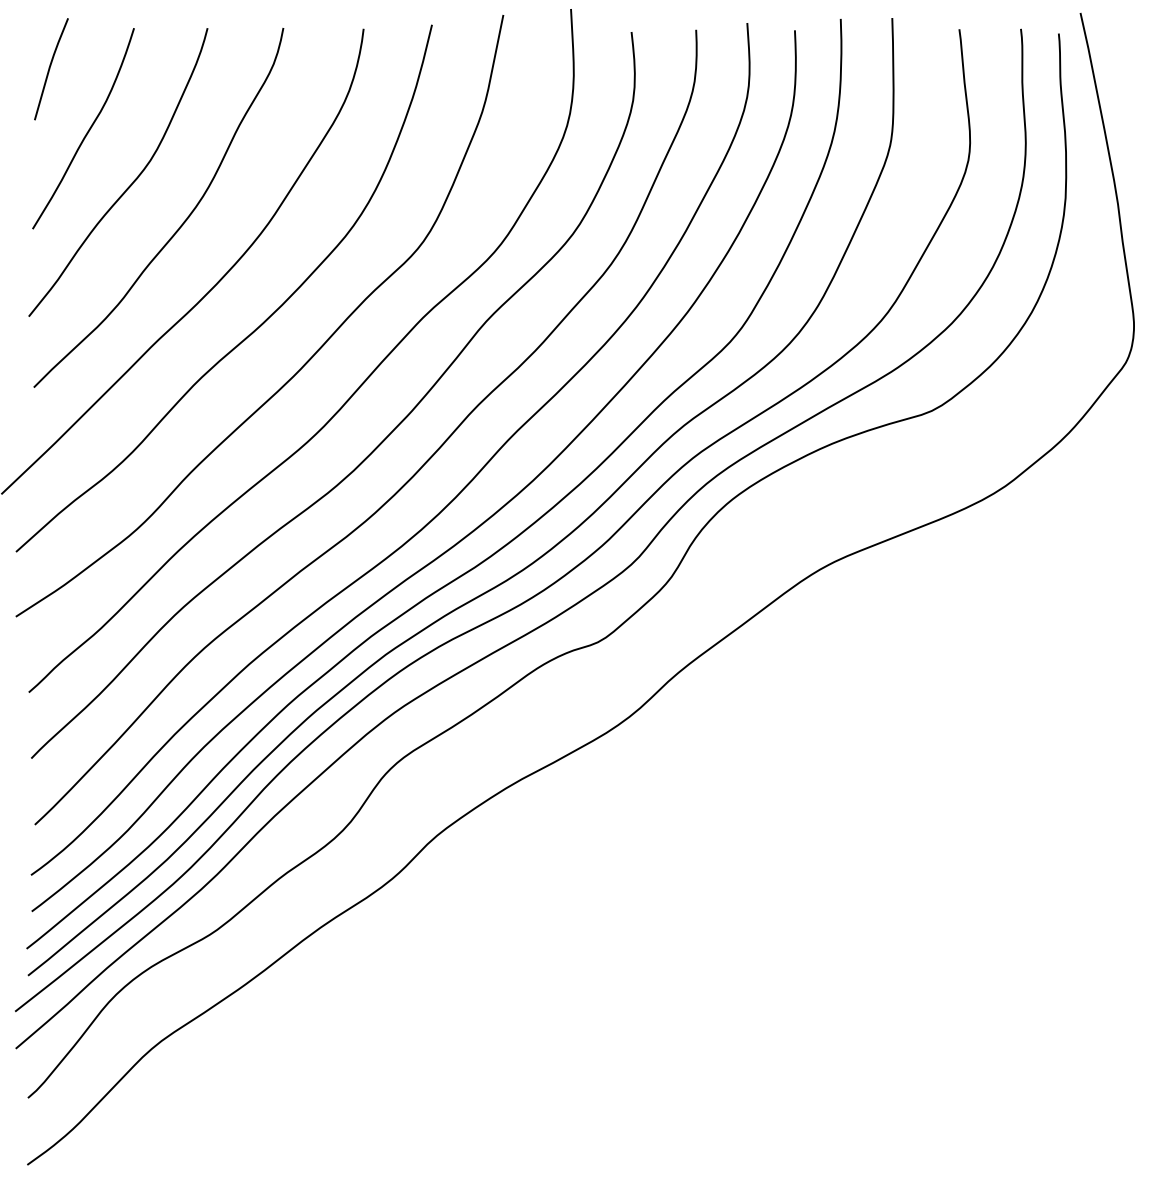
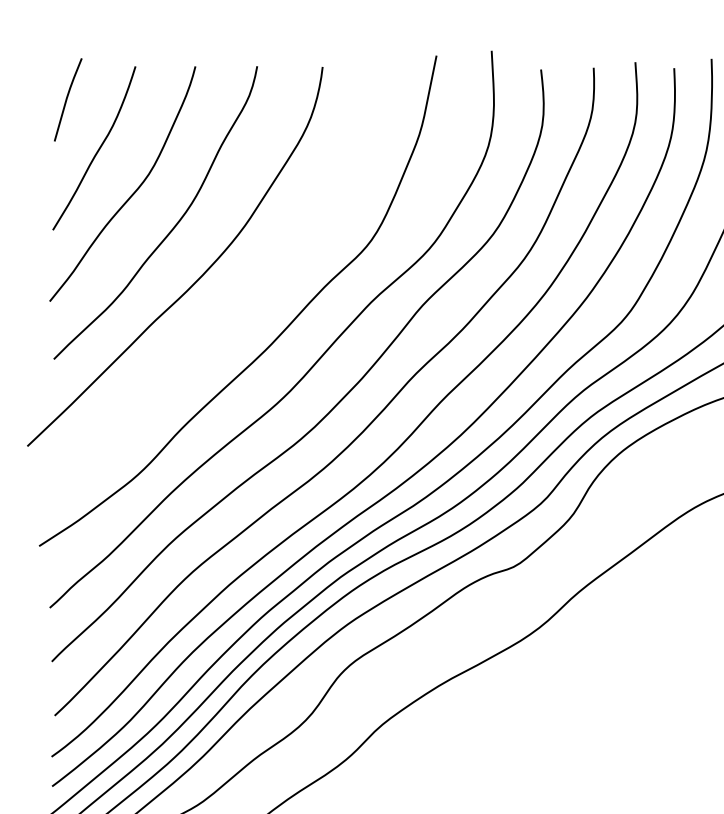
curve: (254, 329) -> (233, 312), removed

